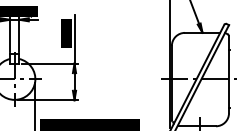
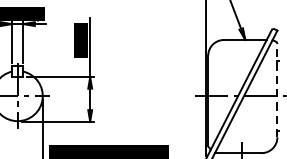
line: (229, 74) -> (277, 90), solid -> dashed

